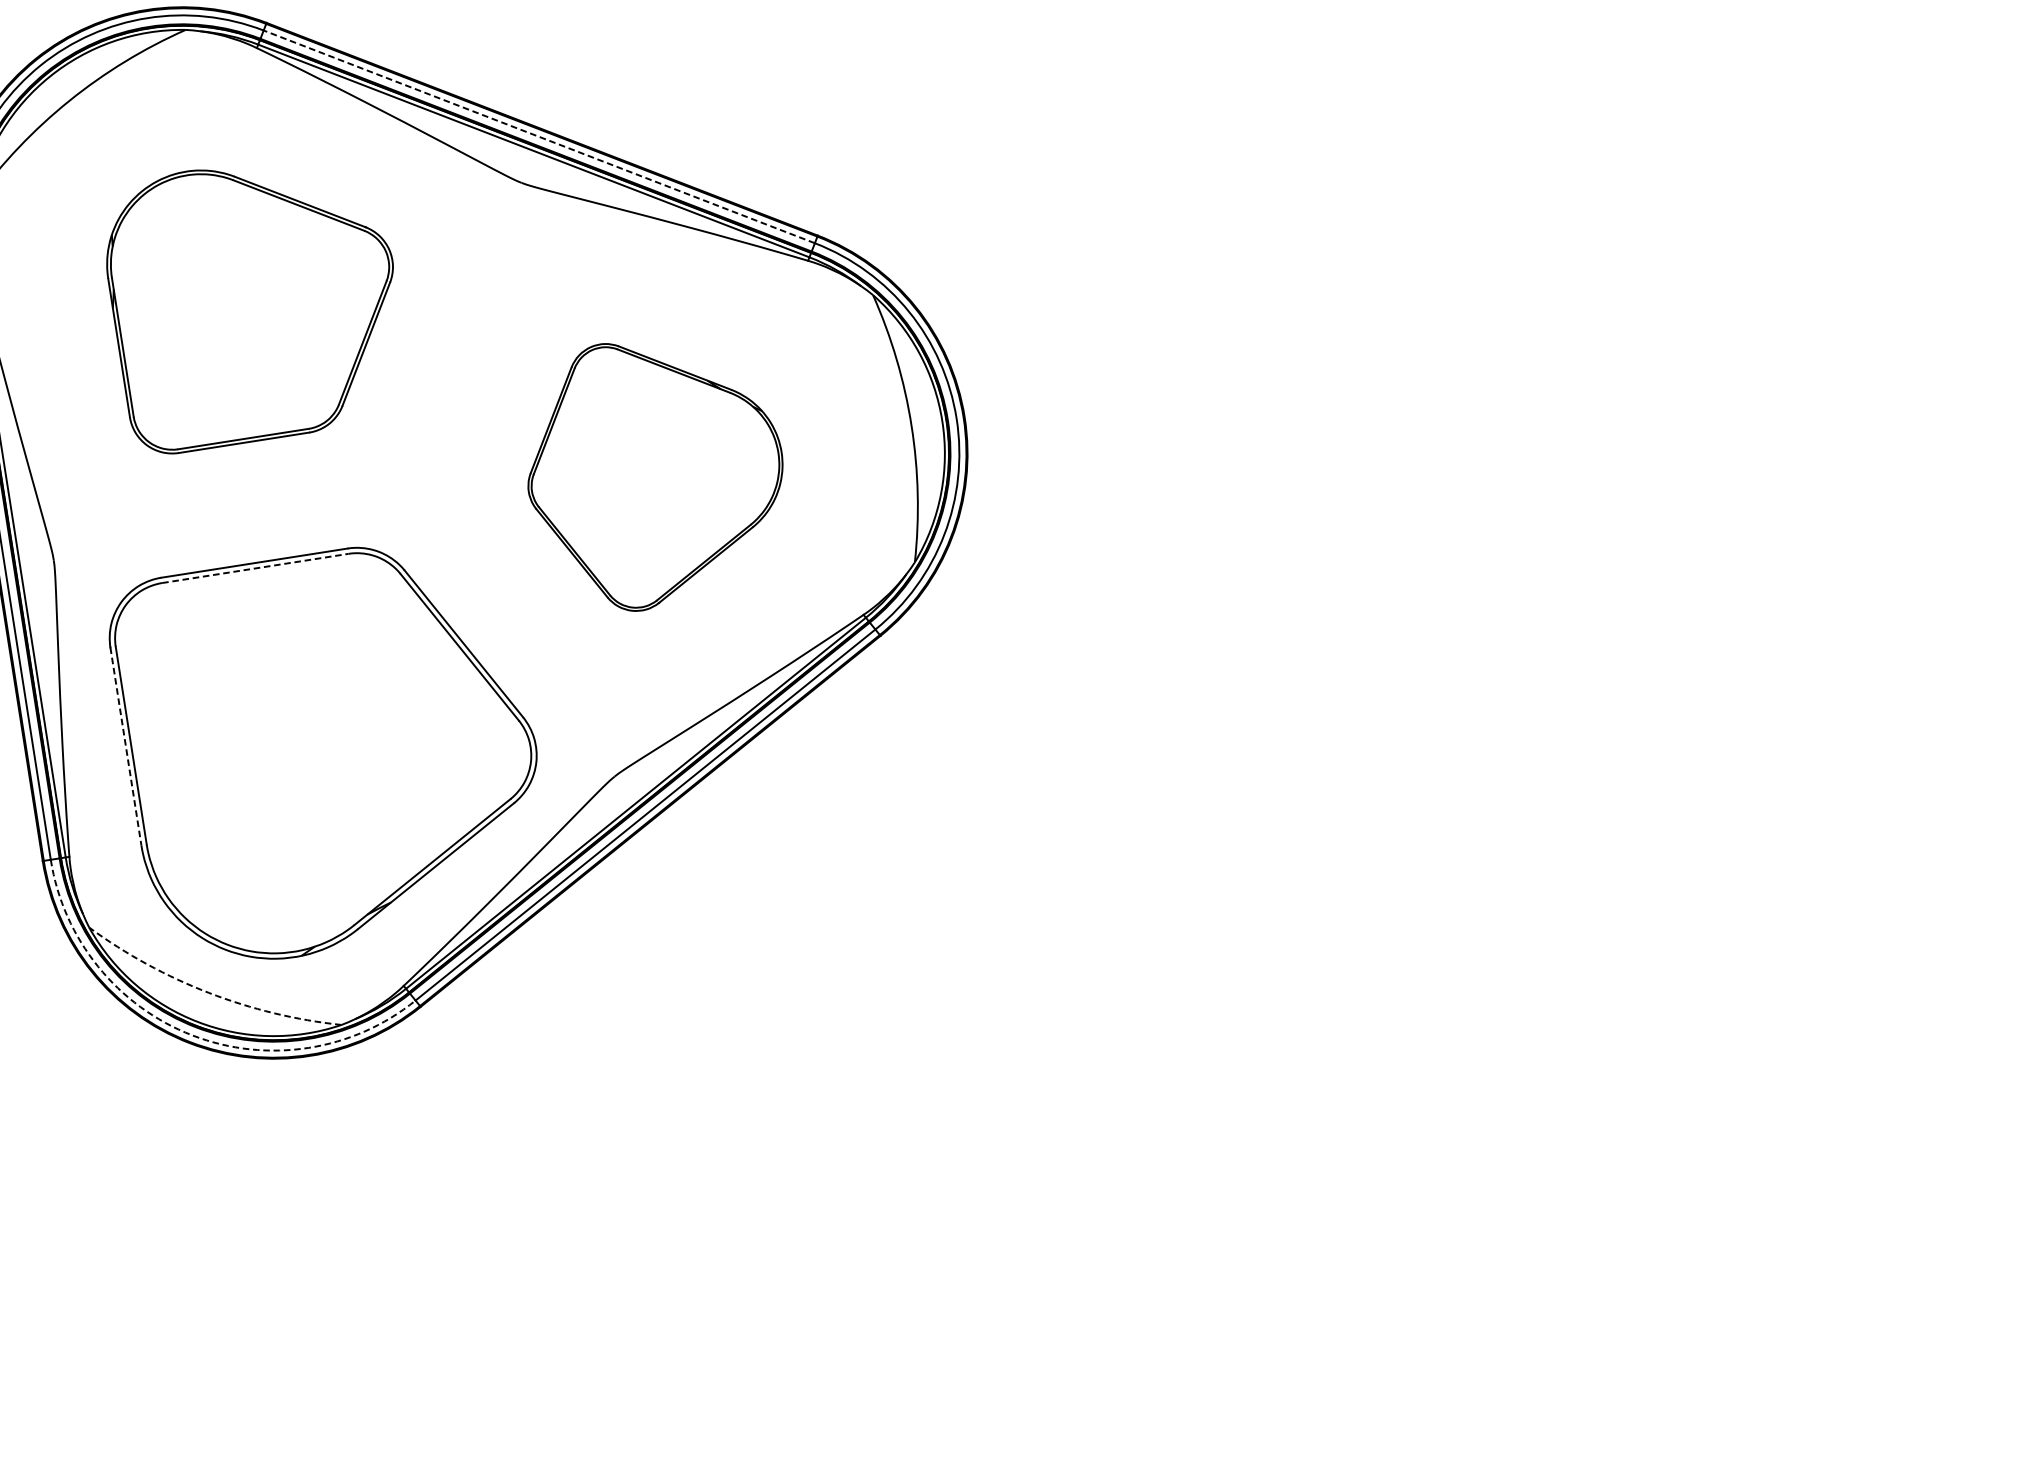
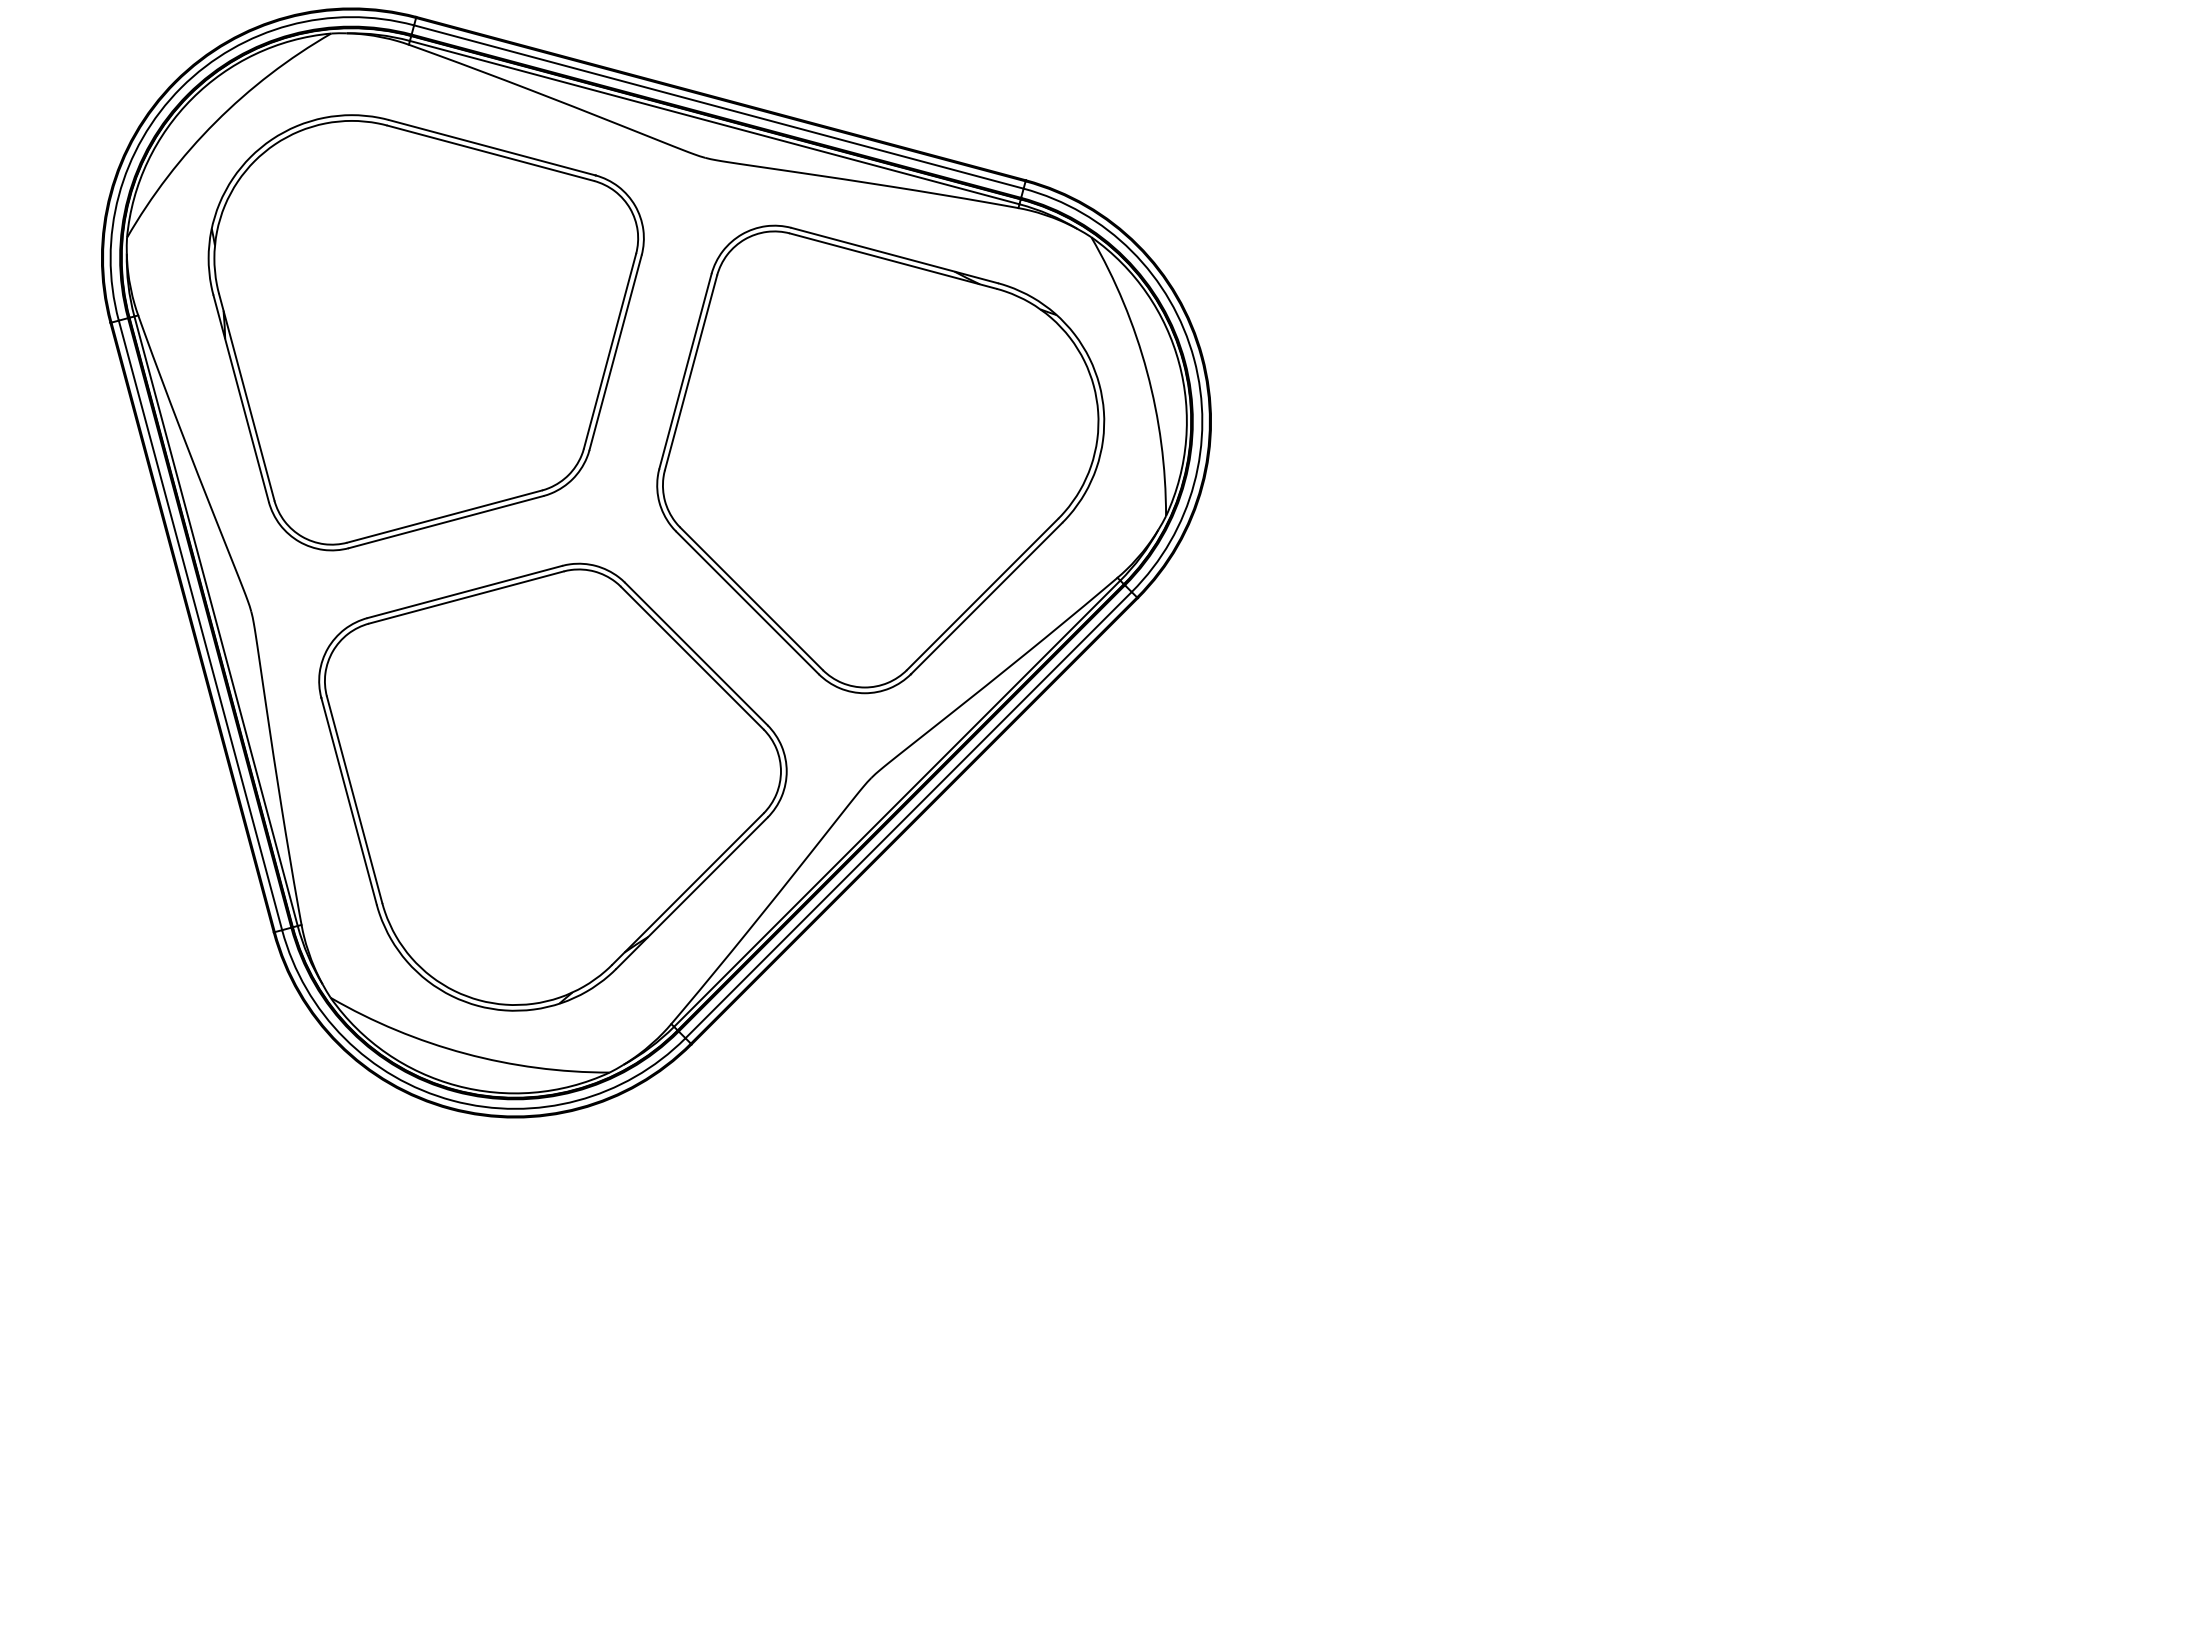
line: (538, 137) -> (718, 107), dashed -> solid
part: (243, 317) -> (425, 332), size x1.43
part: (654, 481) -> (880, 459), size x1.67
line: (255, 568) -> (466, 597), dashed -> solid
line: (126, 746) -> (349, 801), dashed -> solid
arc: (209, 992) -> (465, 1053), dashed -> solid
arc: (192, 1035) -> (452, 1100), dashed -> solid

